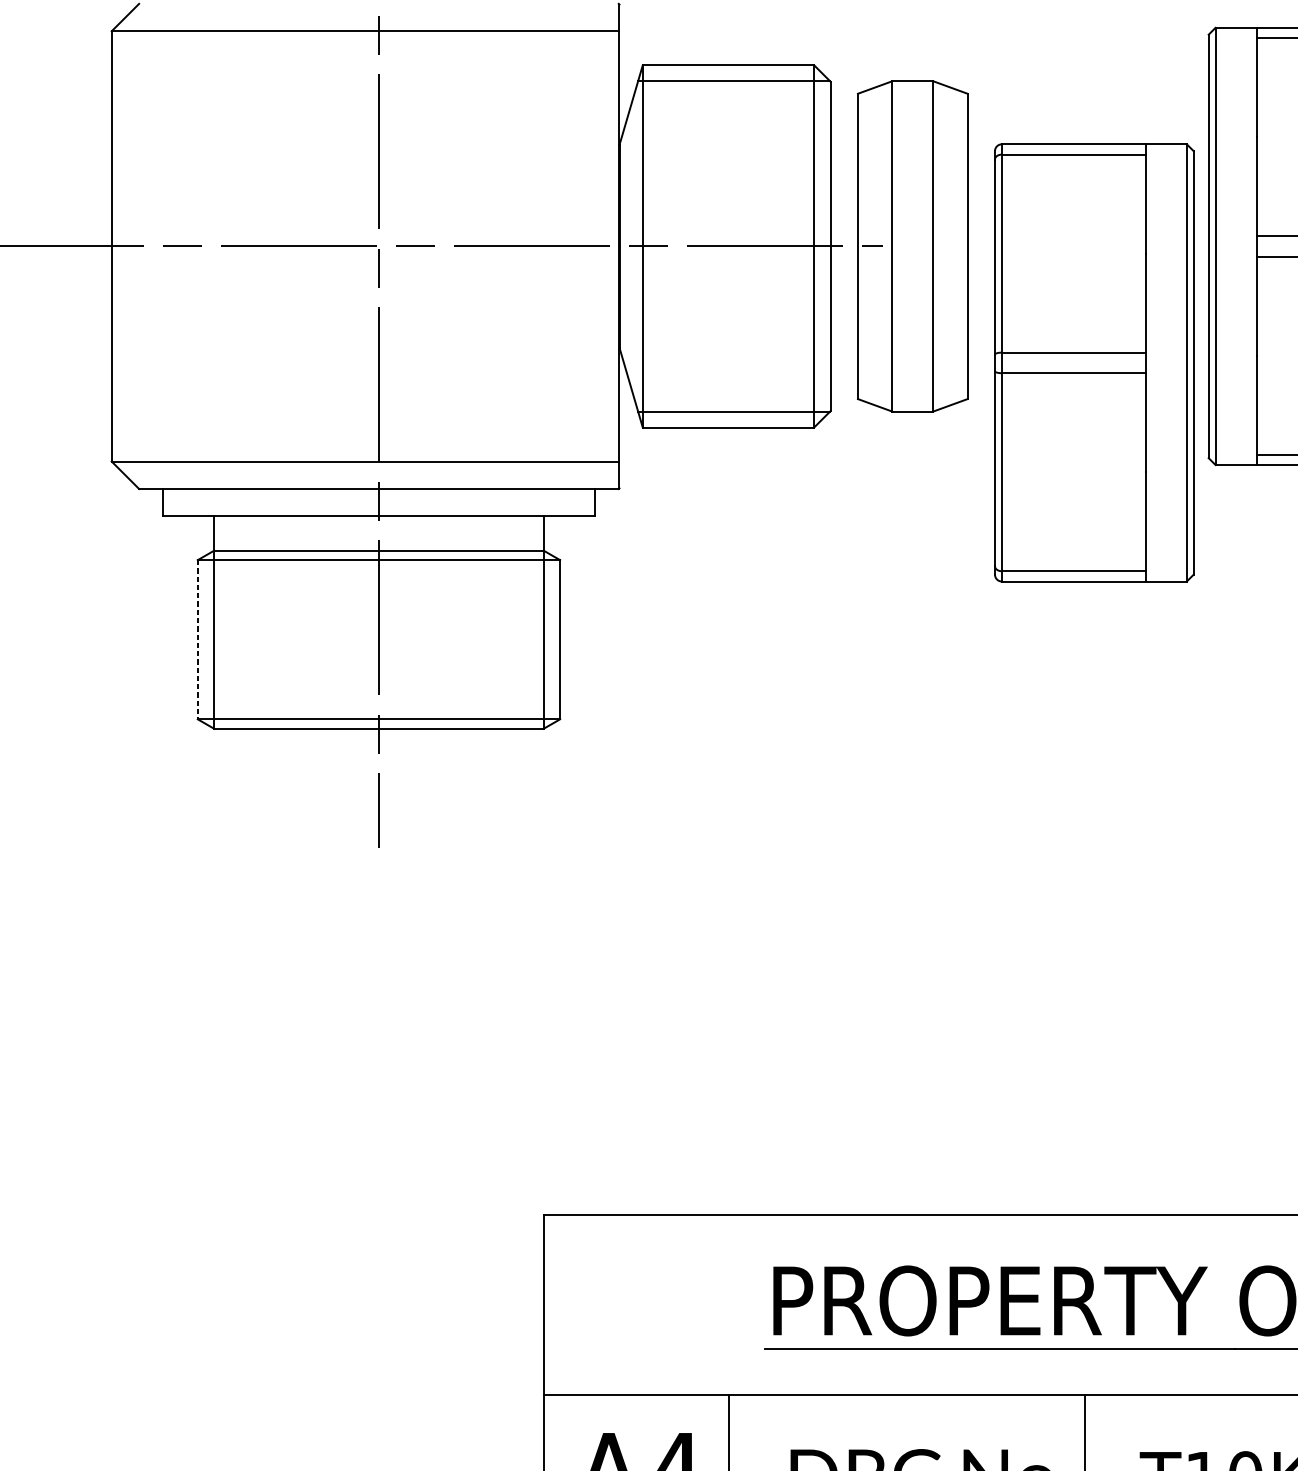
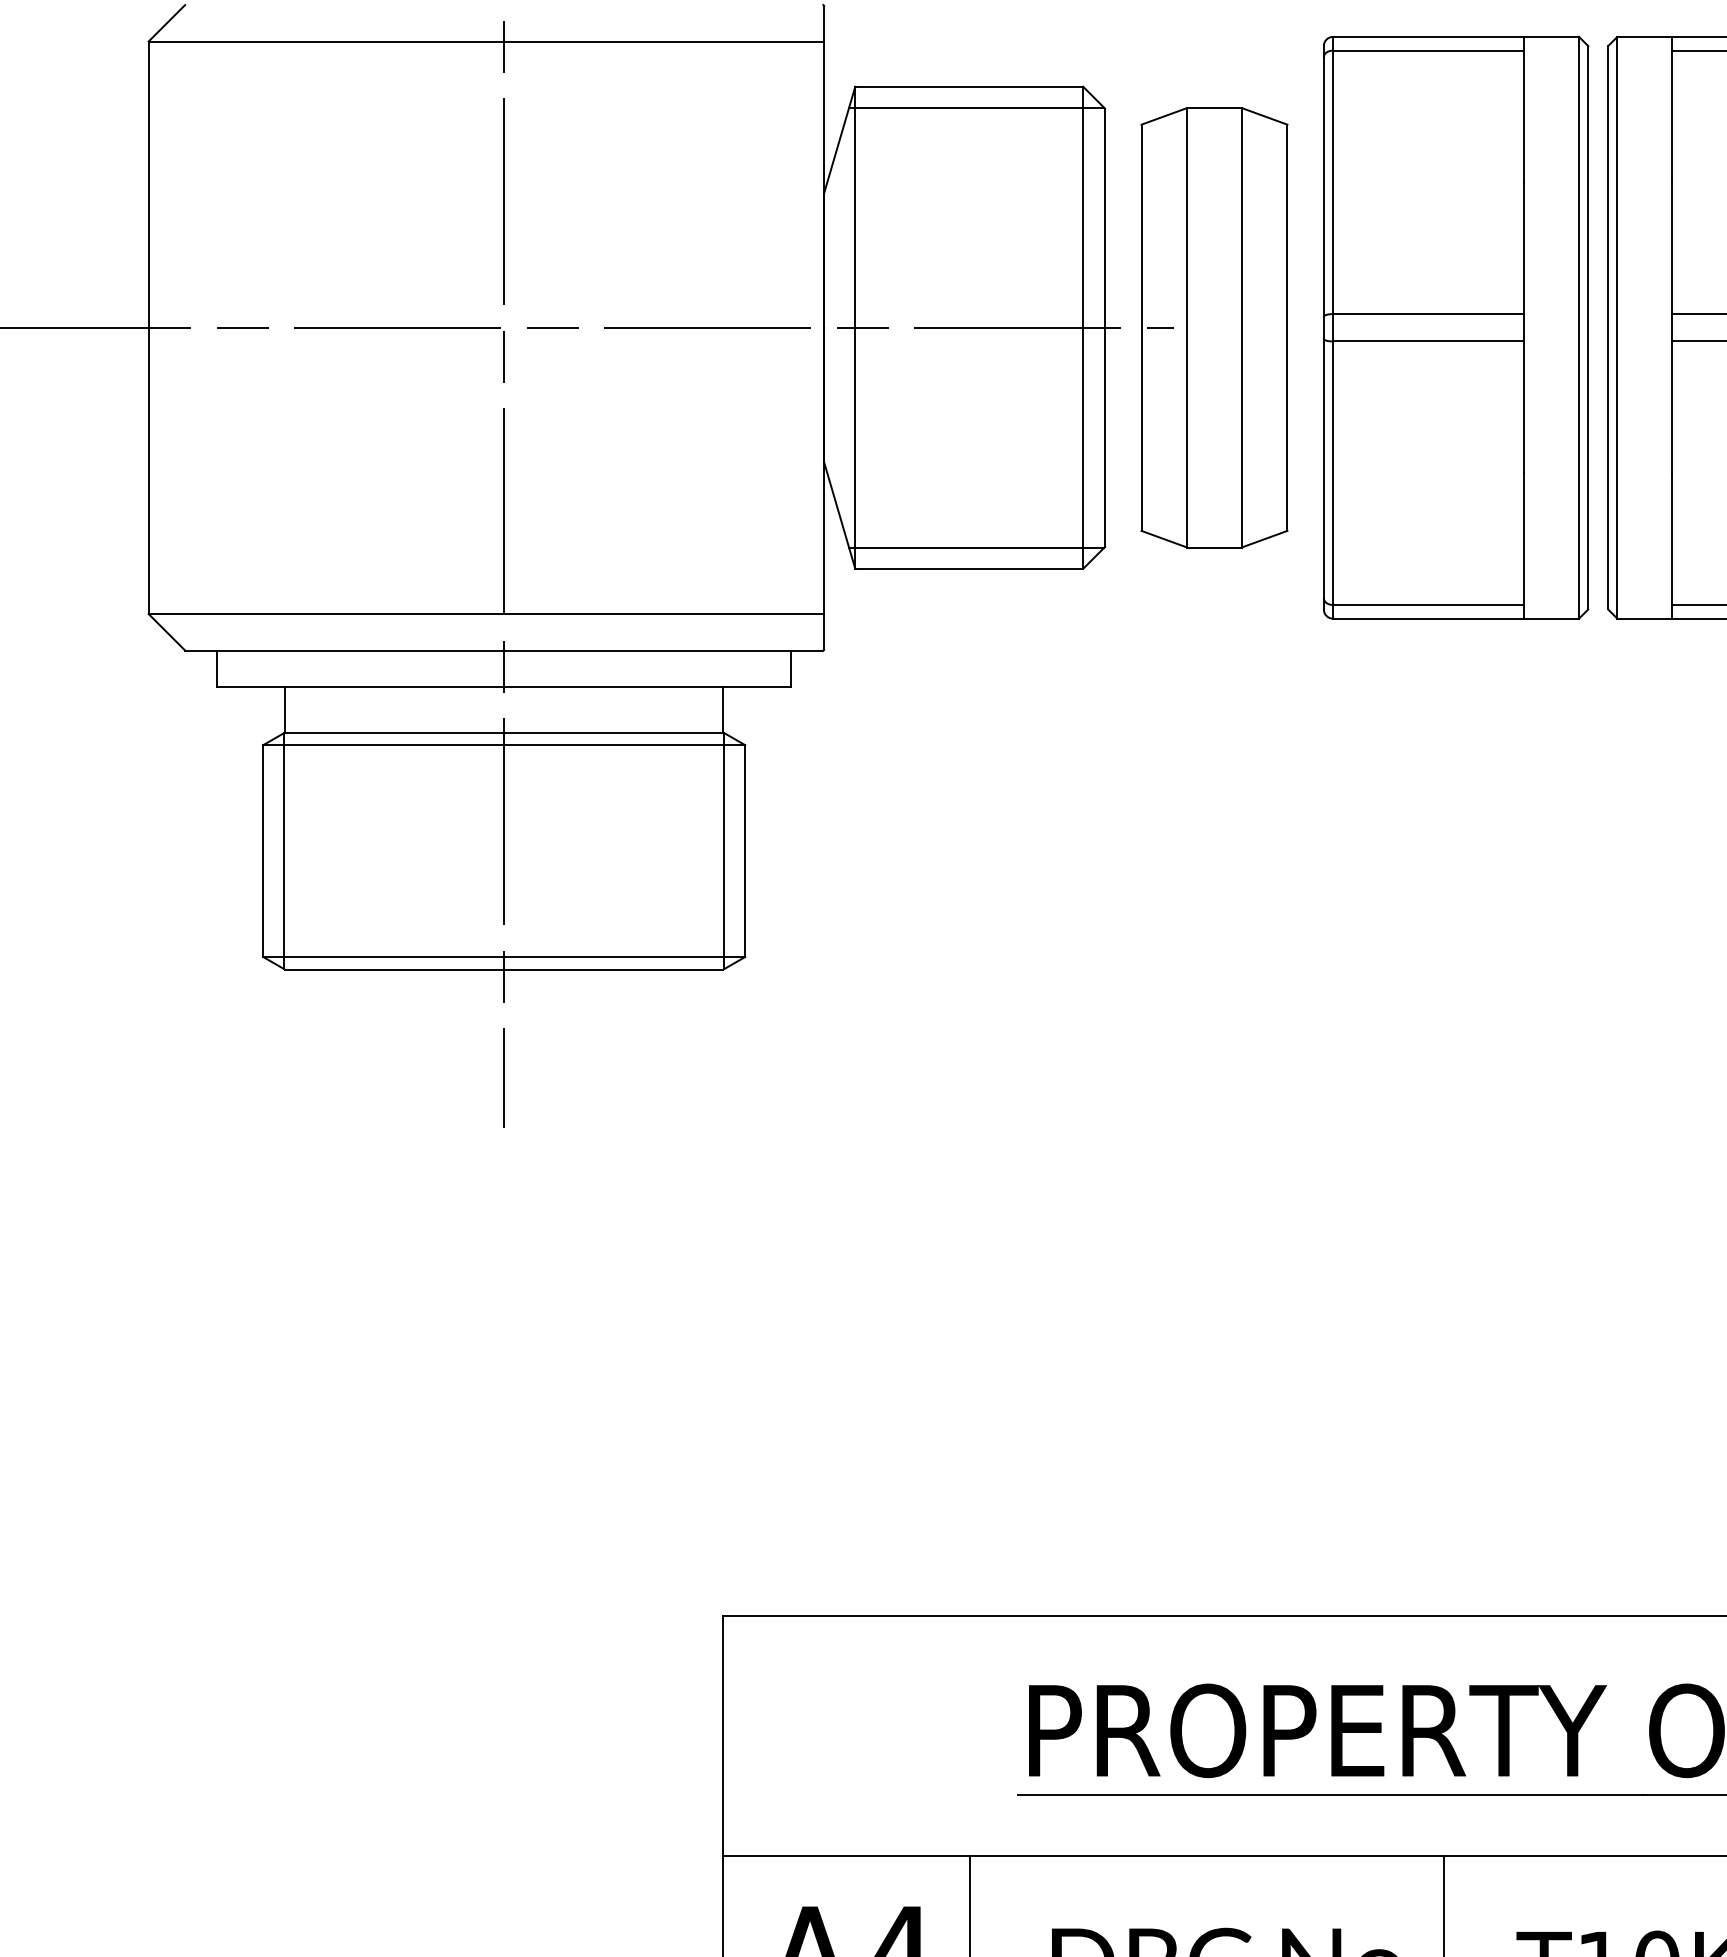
part: (1094, 362) -> (1456, 327), moved
line: (198, 640) -> (263, 851), dashed -> solid

